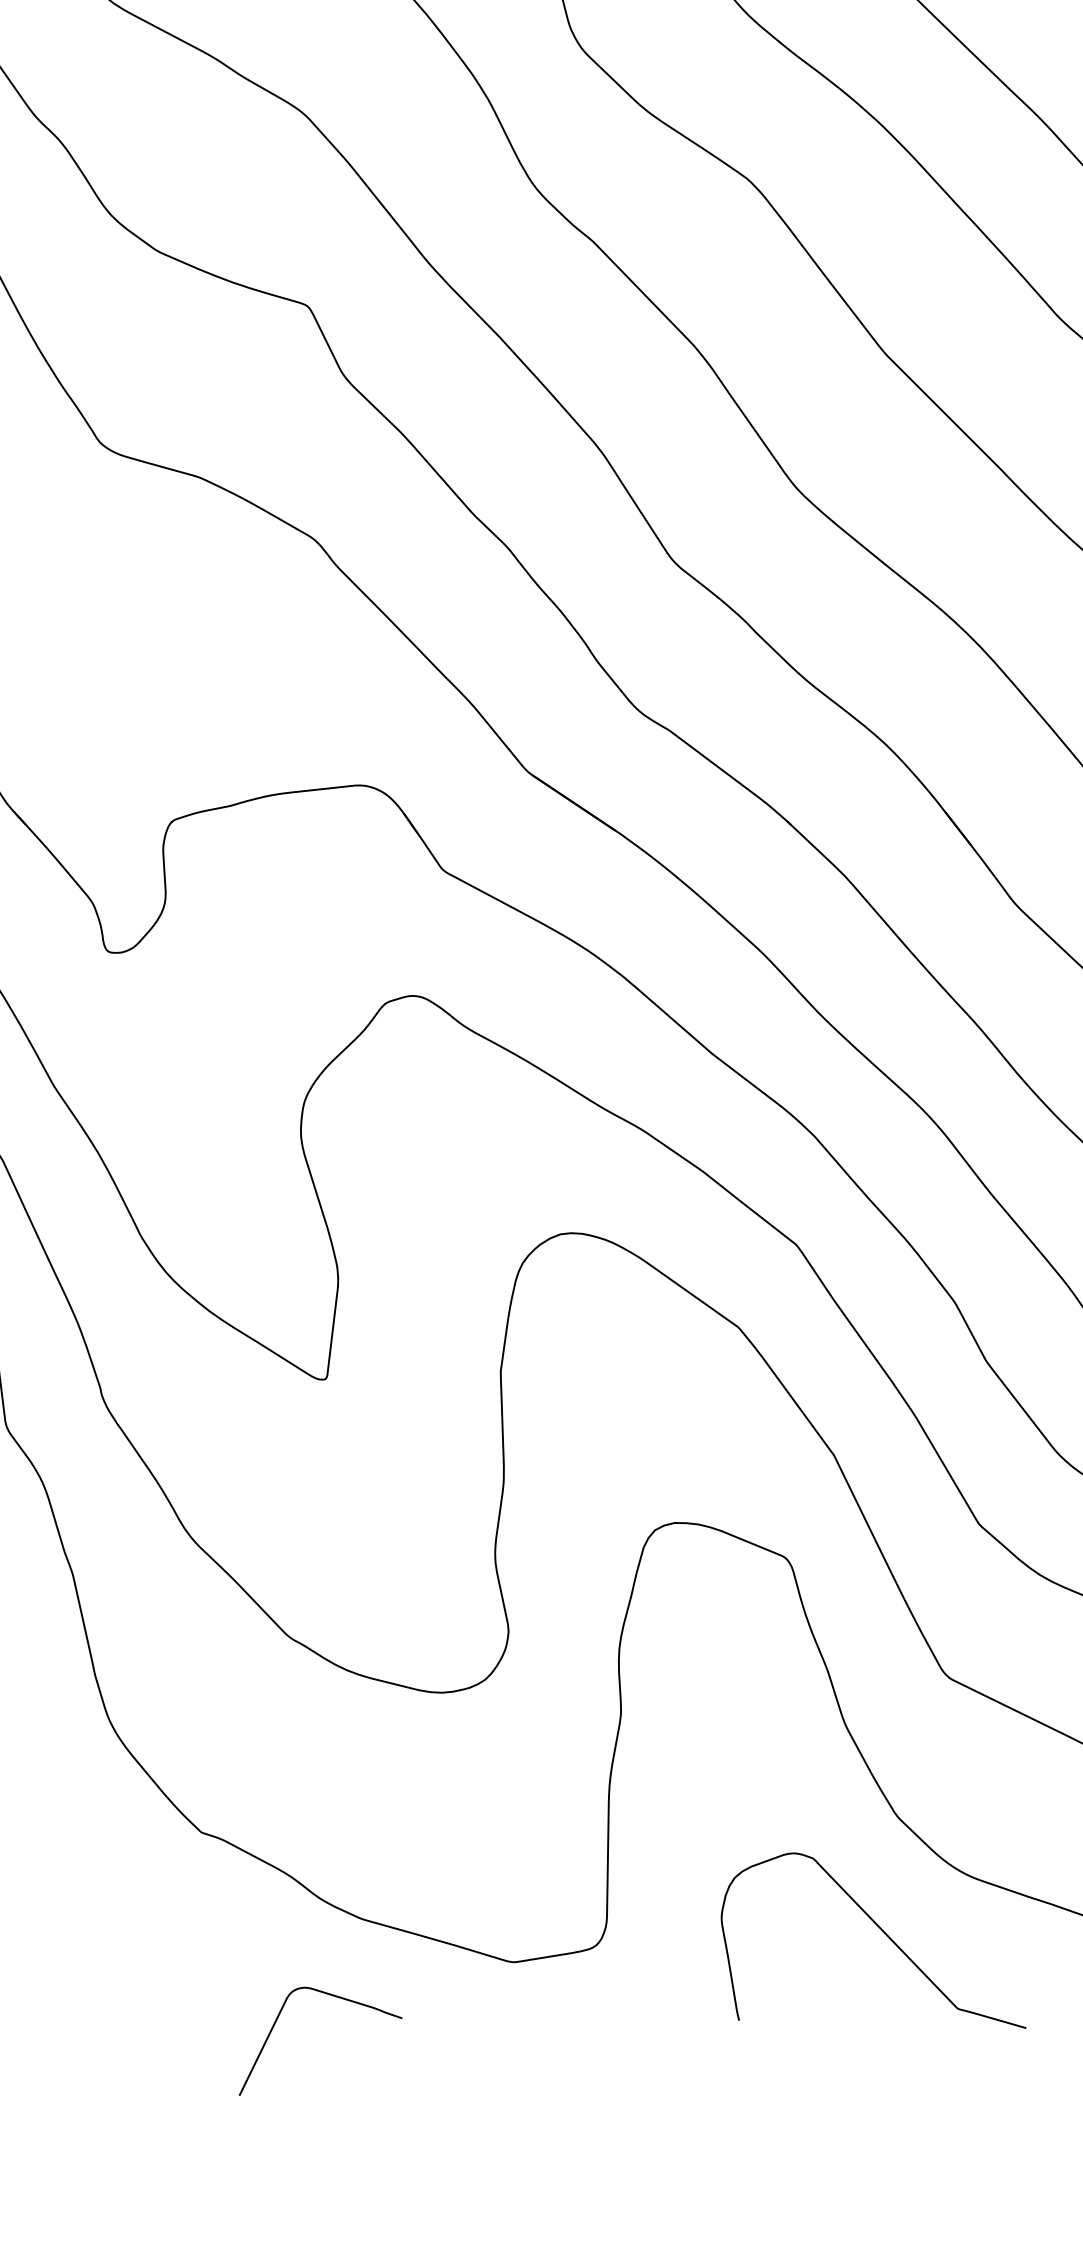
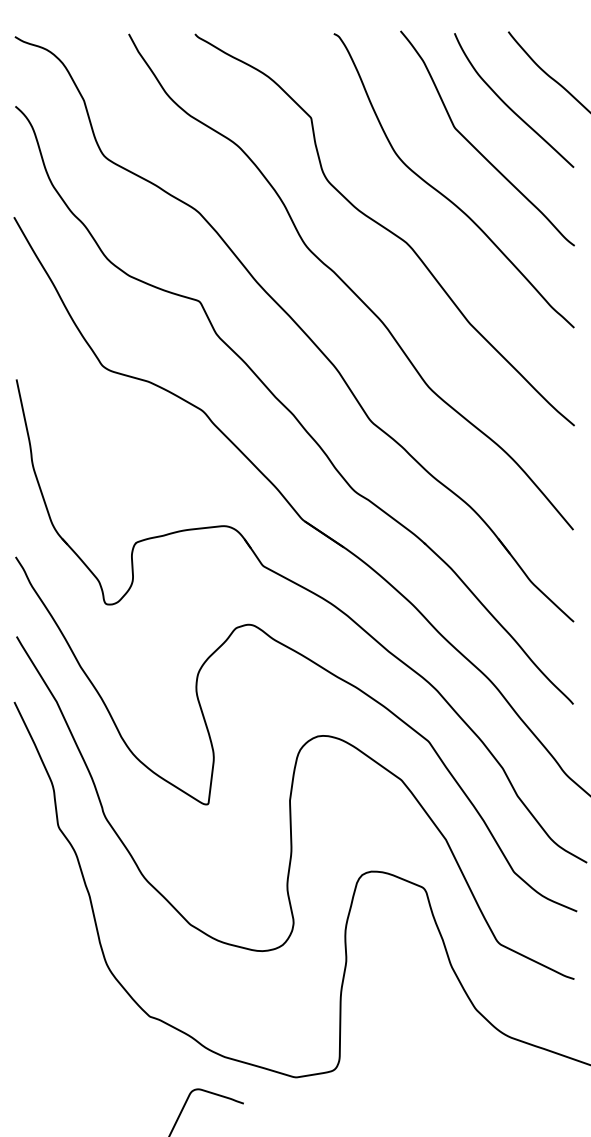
curve: (879, 1930) -> (467, 1062), removed

